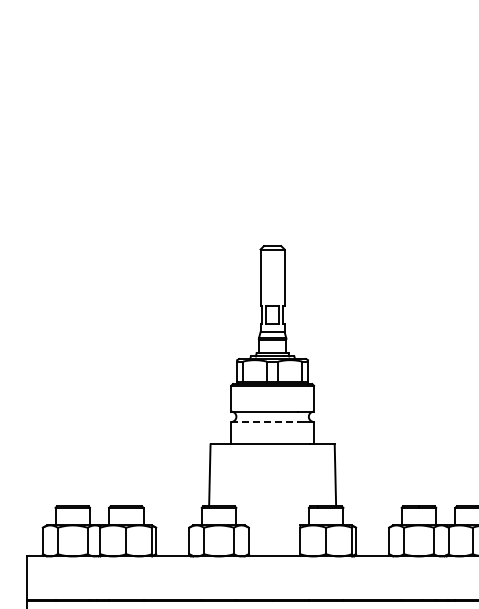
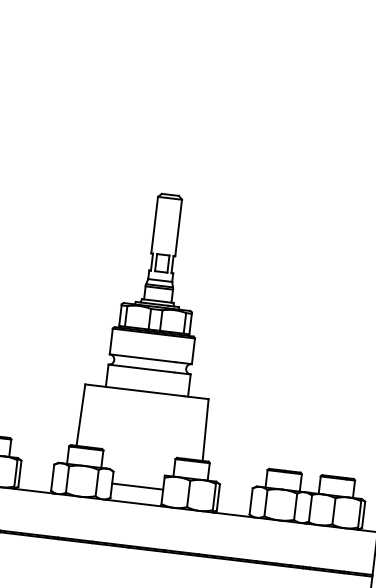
line: (265, 421) -> (142, 368), dashed -> solid
line: (274, 539) -> (137, 486), added

